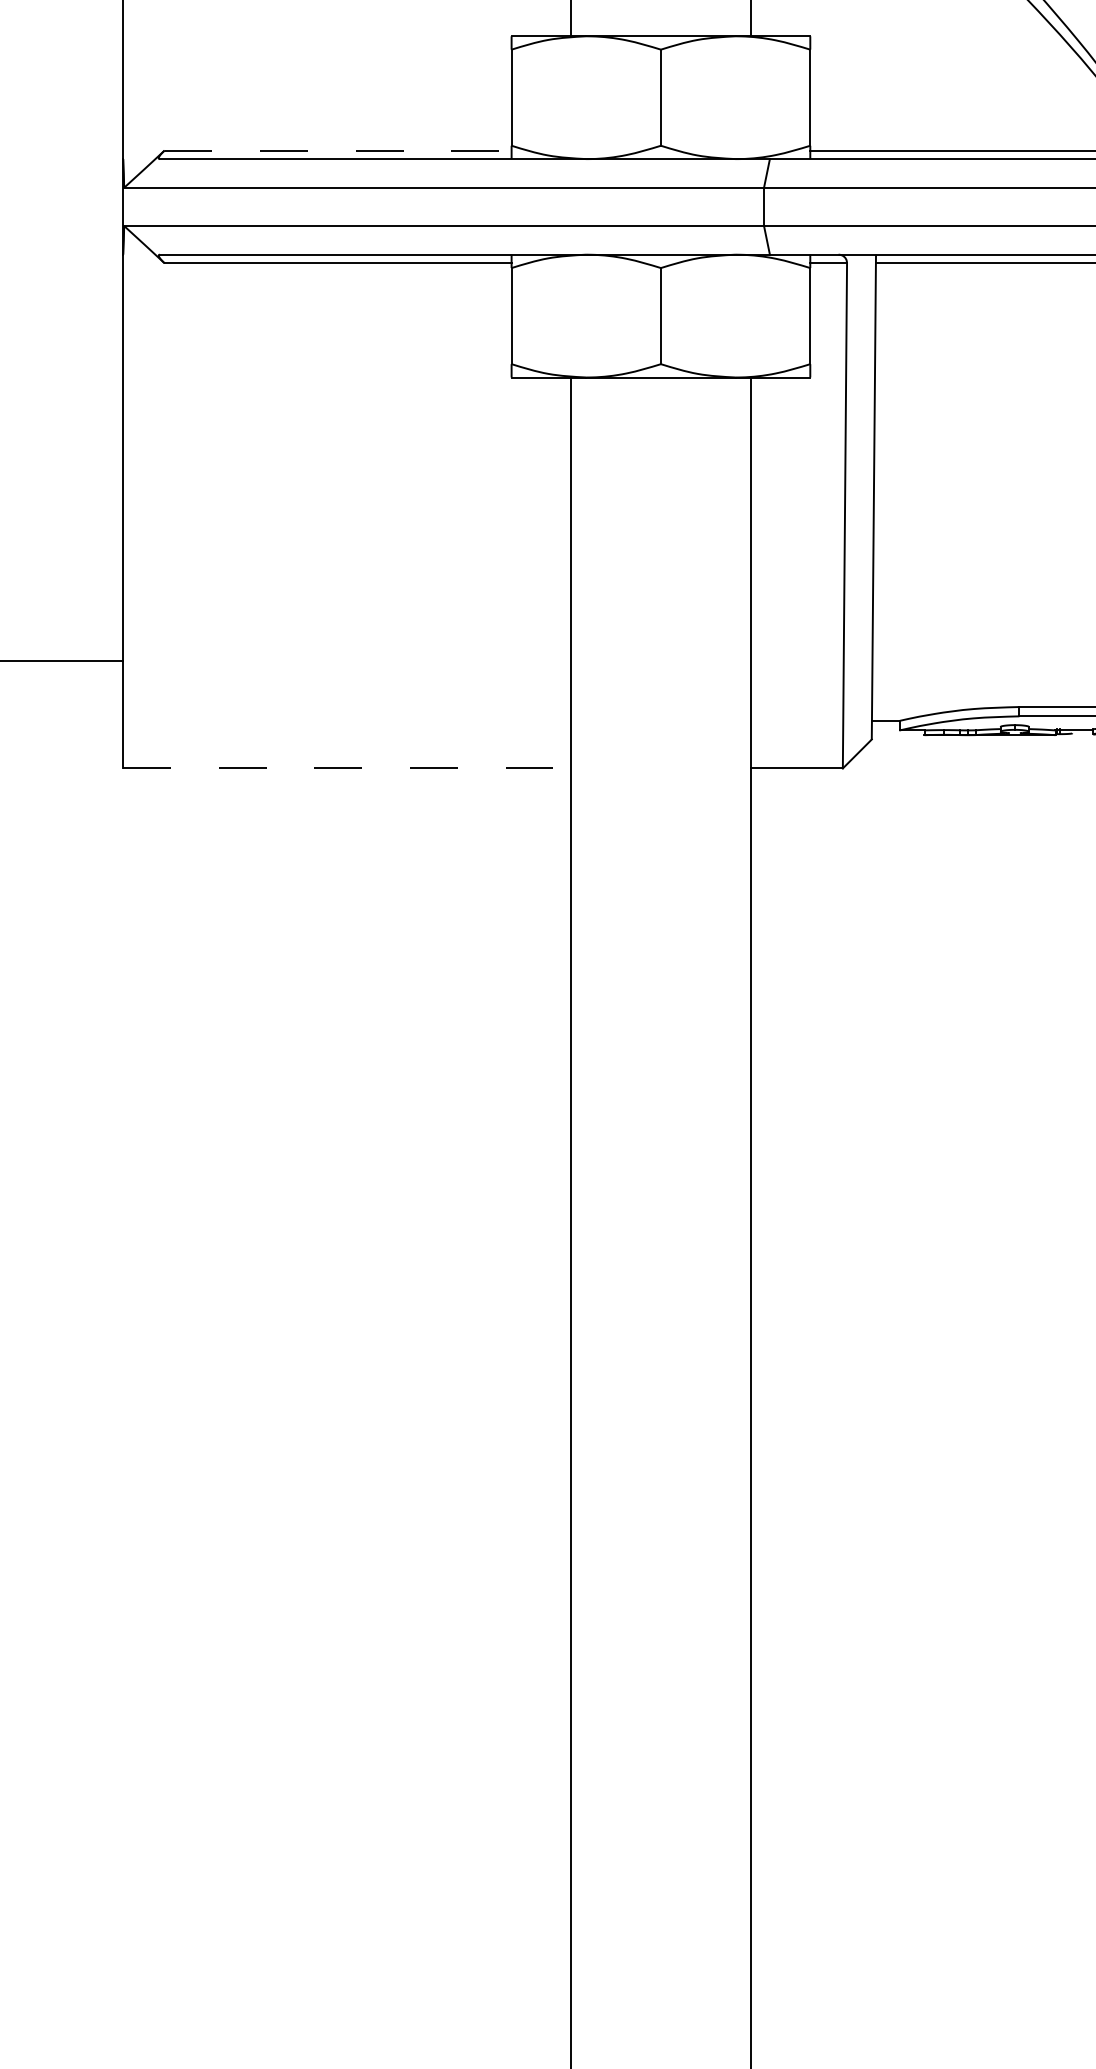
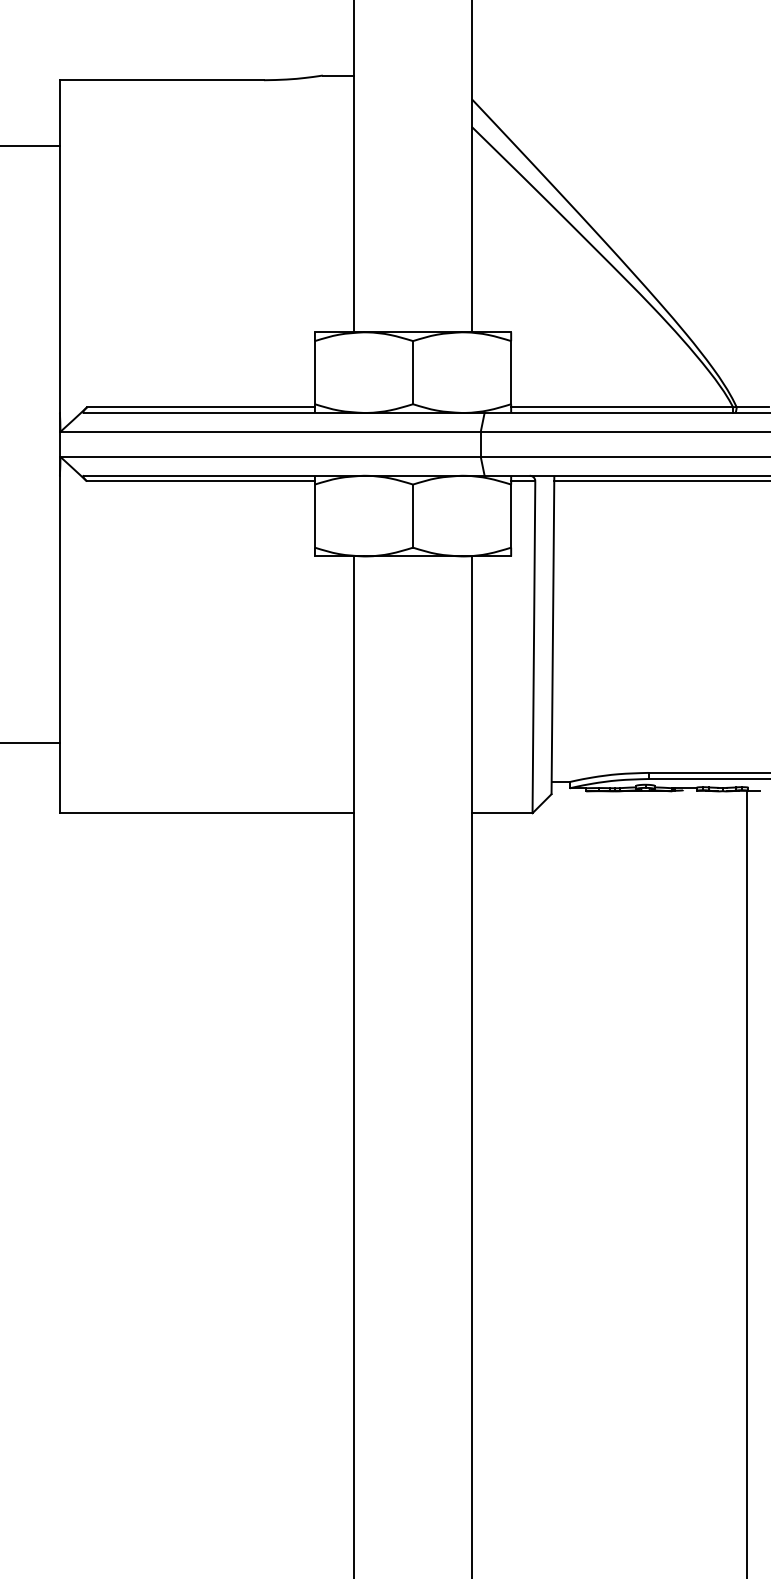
line: (338, 150) -> (201, 407), dashed -> solid
line: (348, 768) -> (207, 813), dashed -> solid

